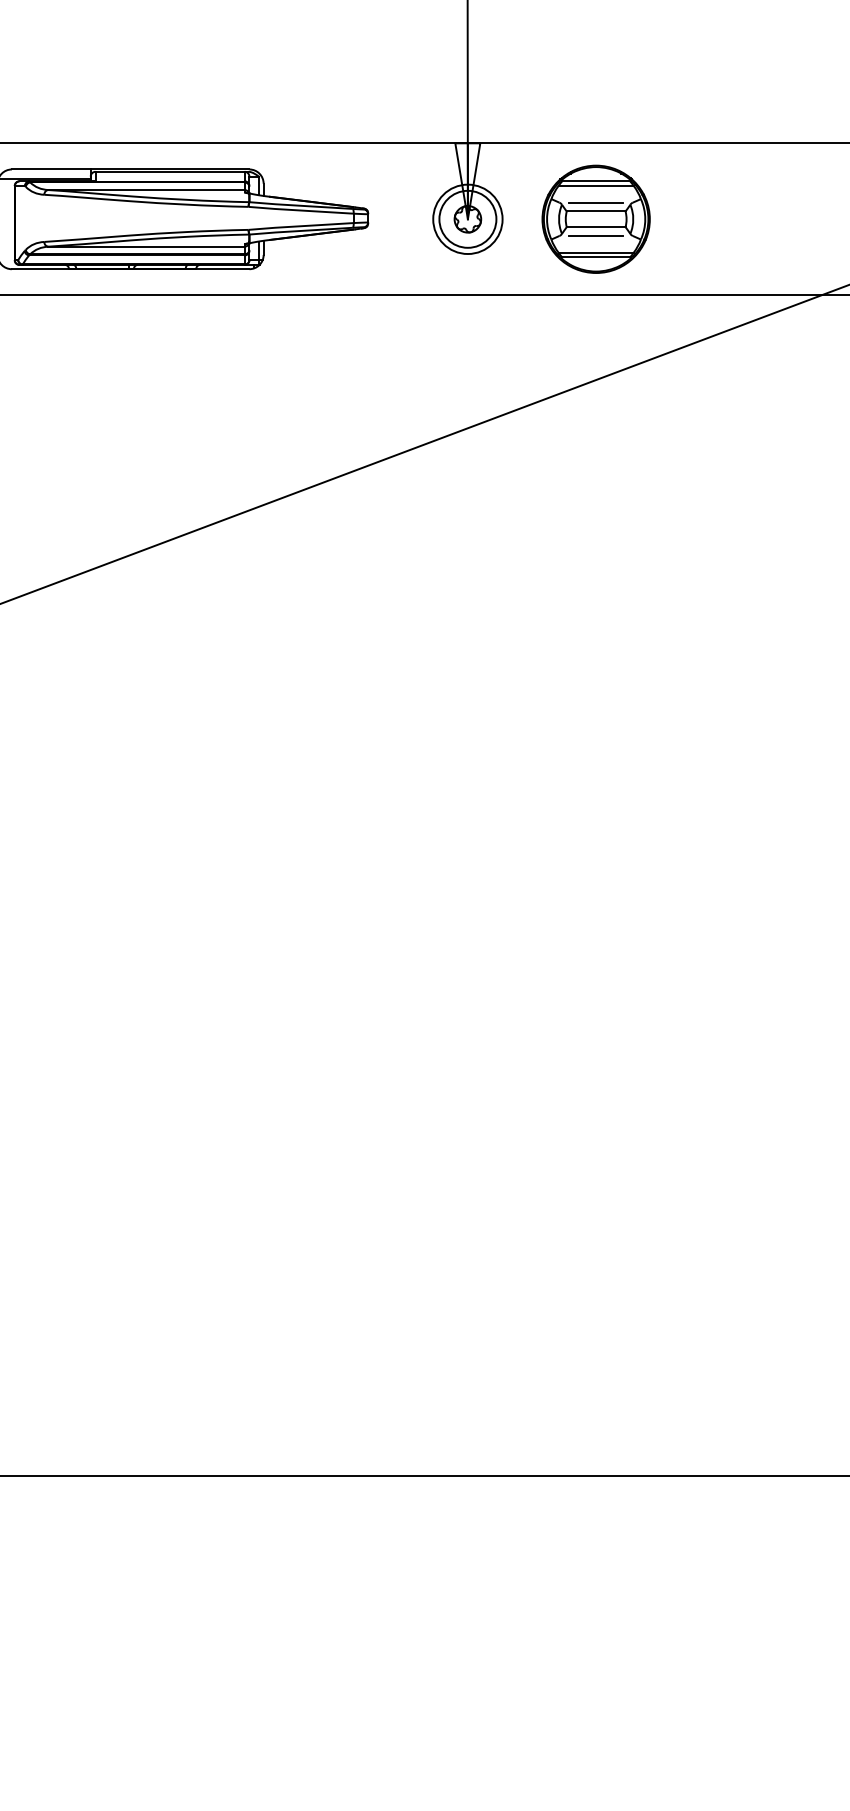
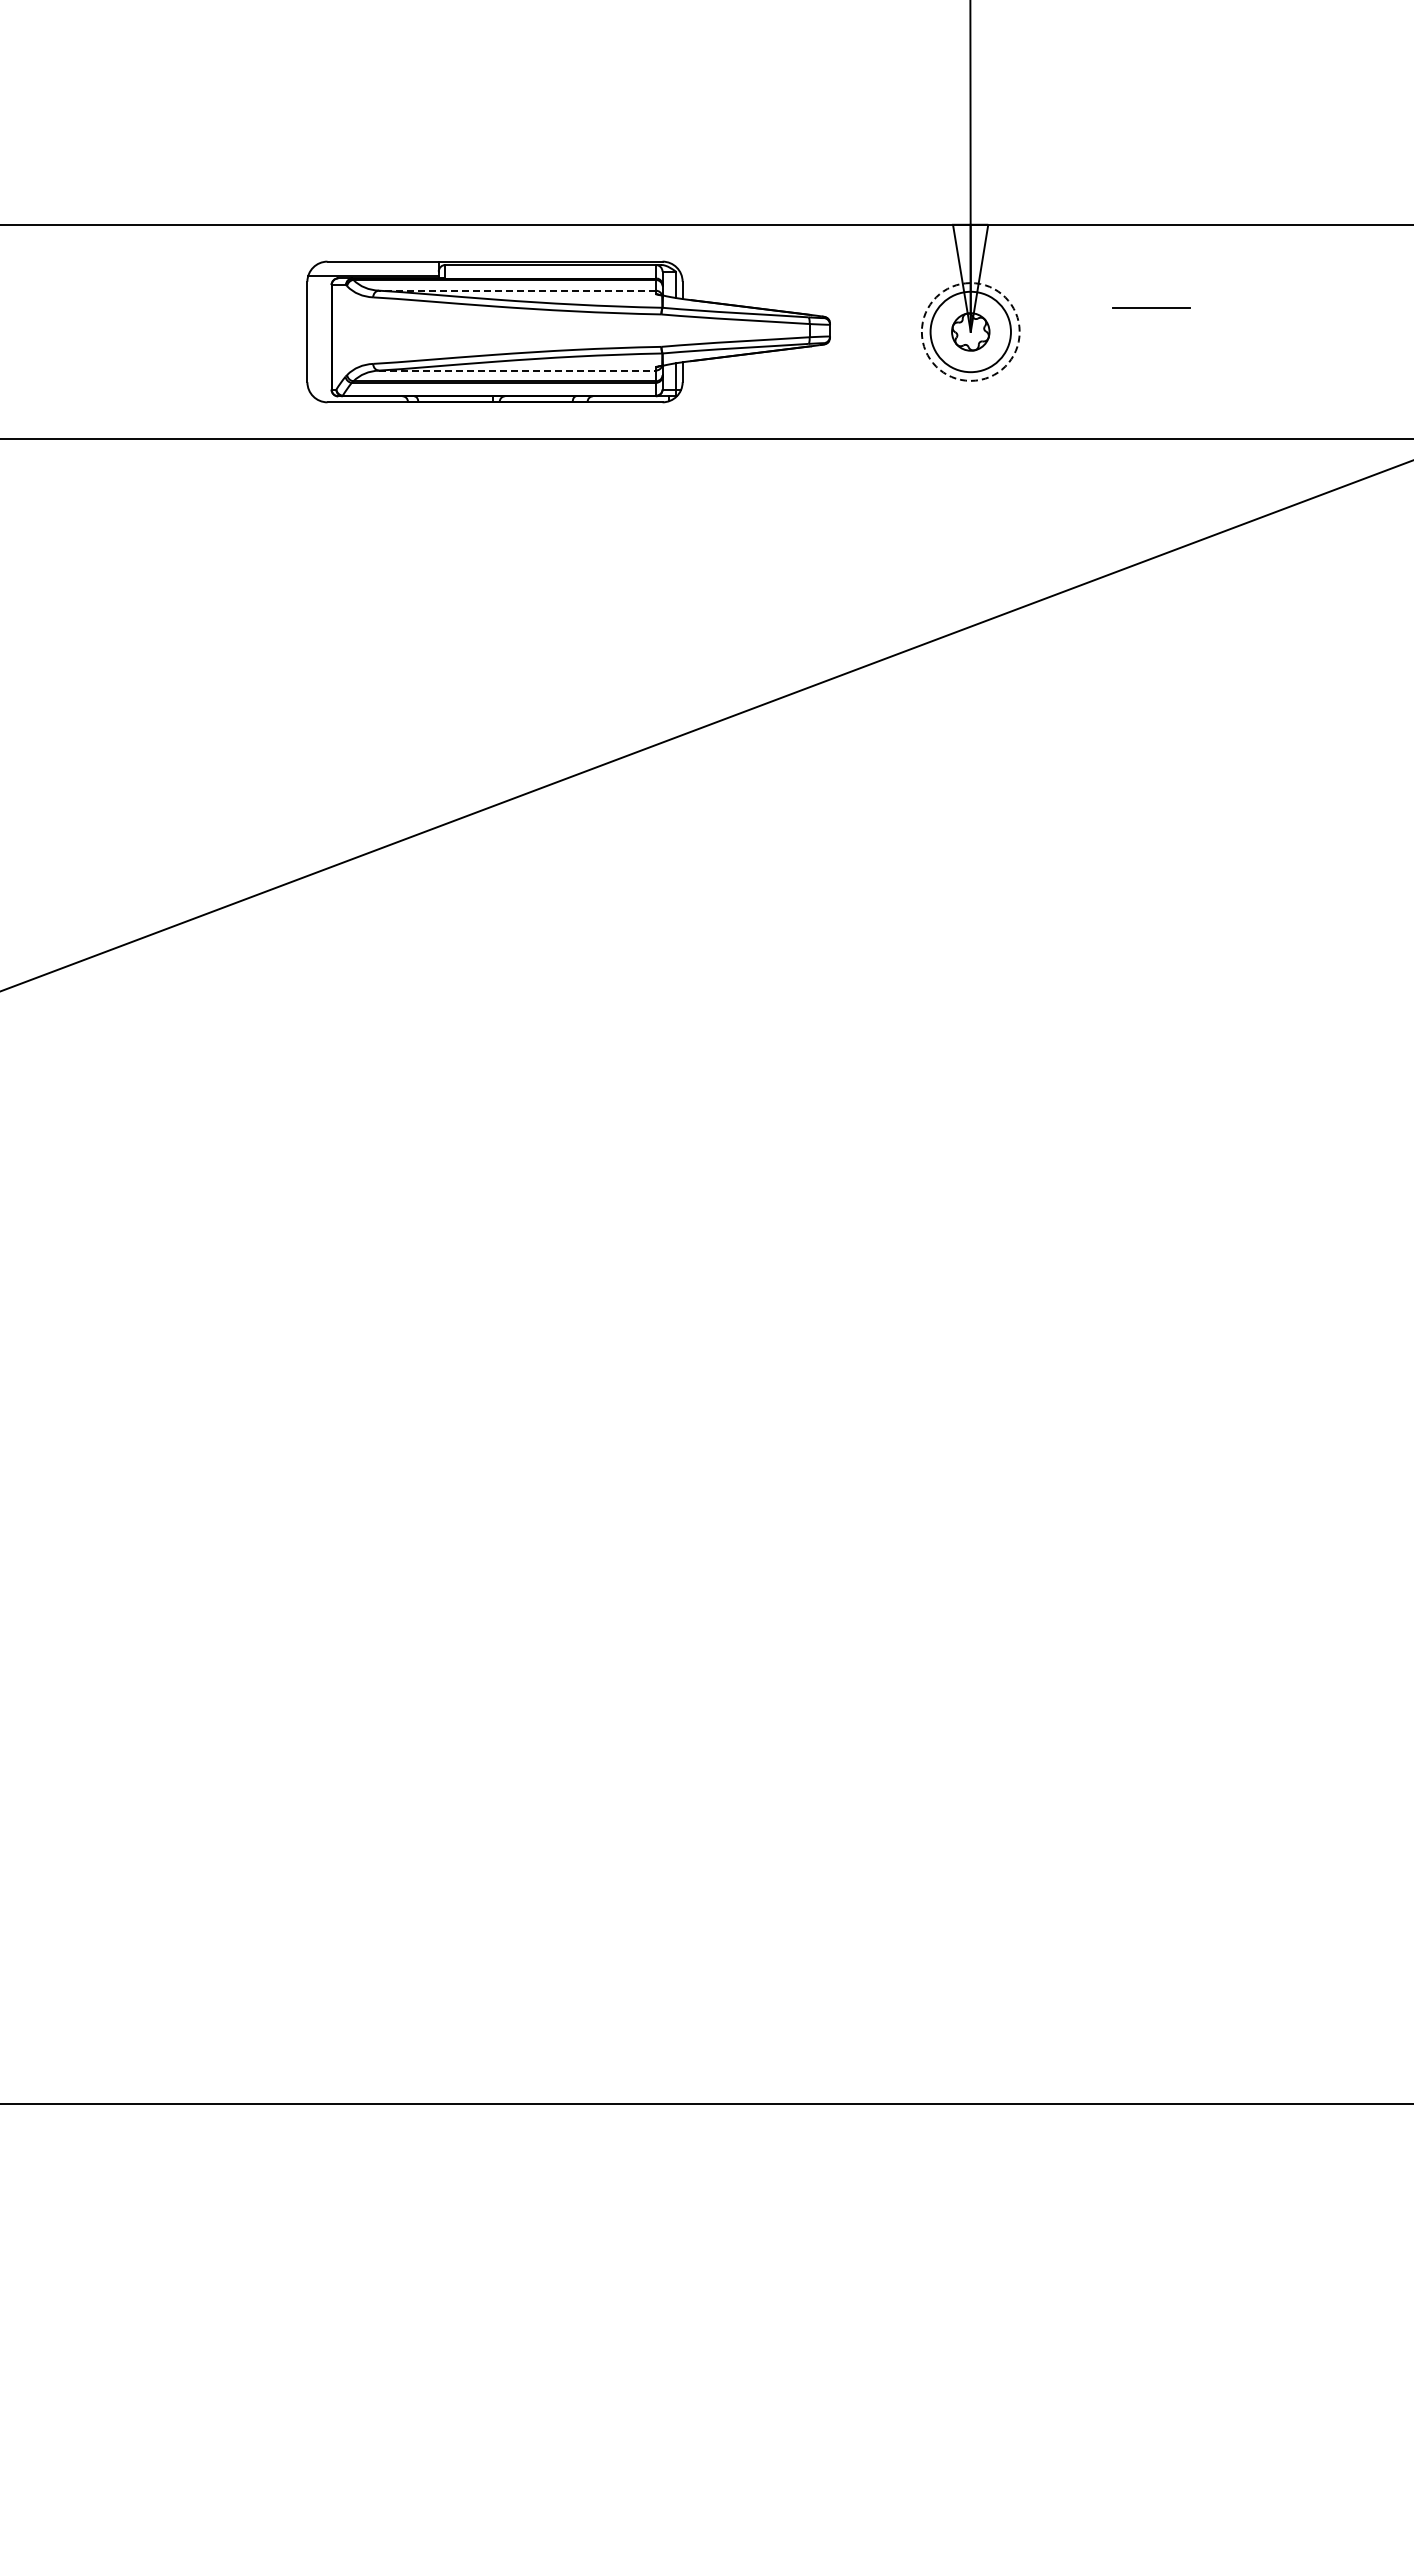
line: (145, 189) -> (516, 290), solid -> dashed
circle: (467, 218) -> (970, 331), solid -> dashed
part: (596, 218) -> (1151, 331), removed
line: (146, 246) -> (517, 370), solid -> dashed

